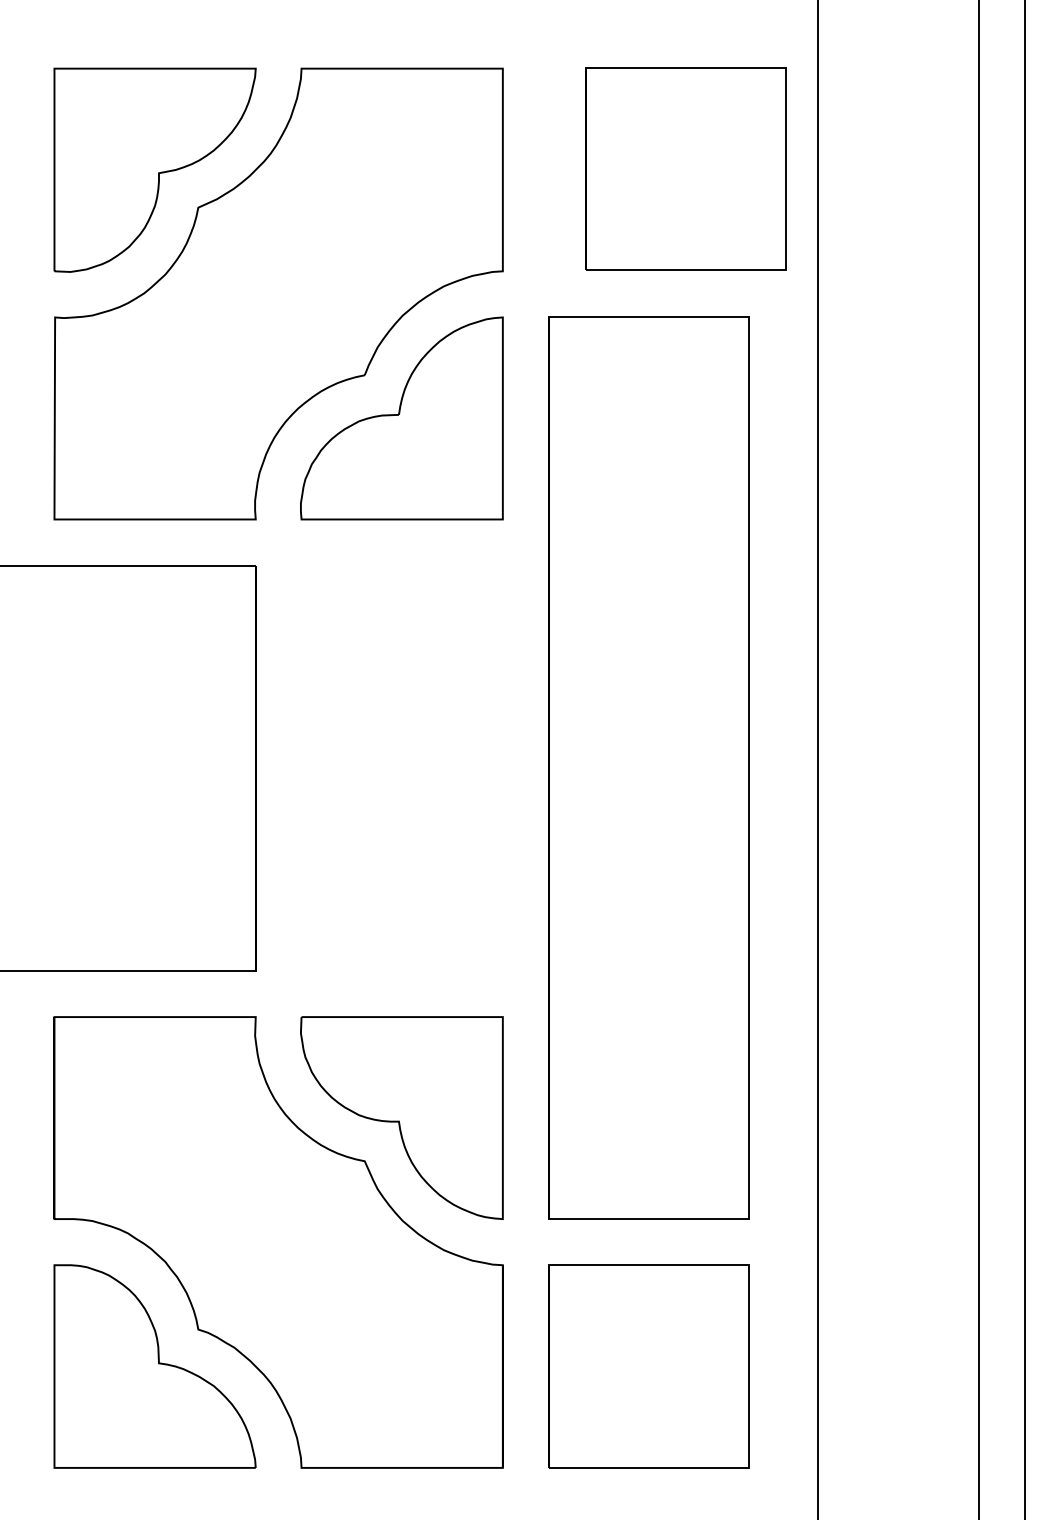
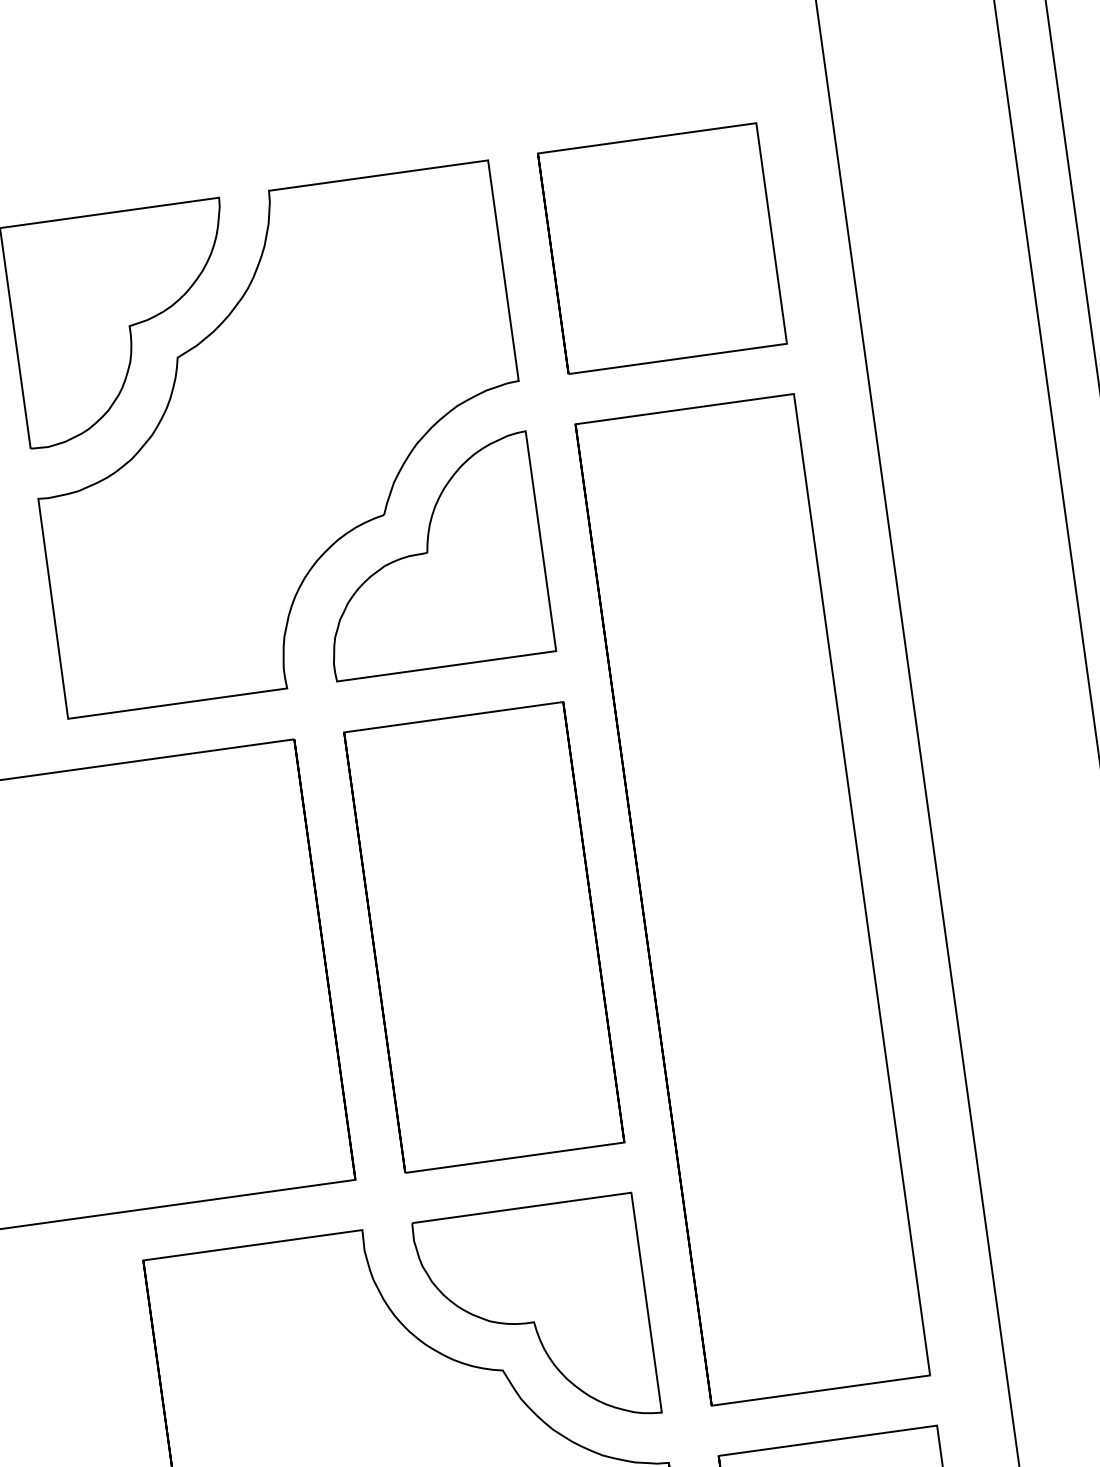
part: (685, 168) -> (661, 248), moved
part: (402, 768) -> (484, 937), added

